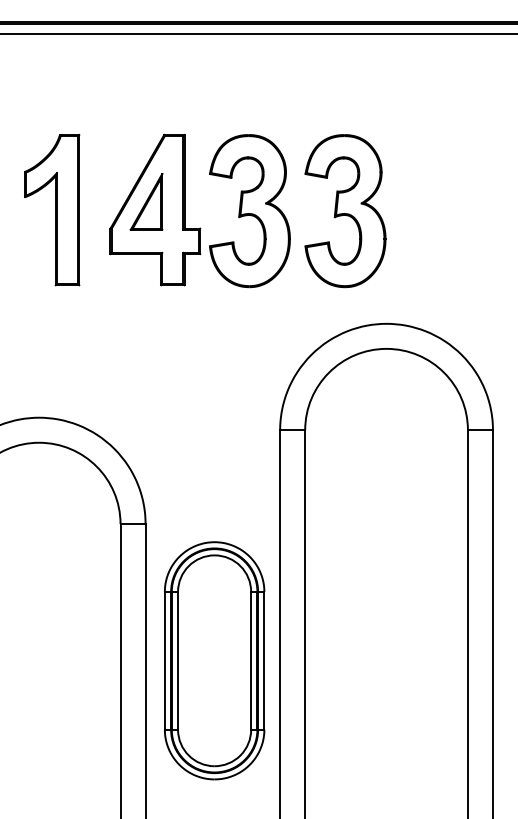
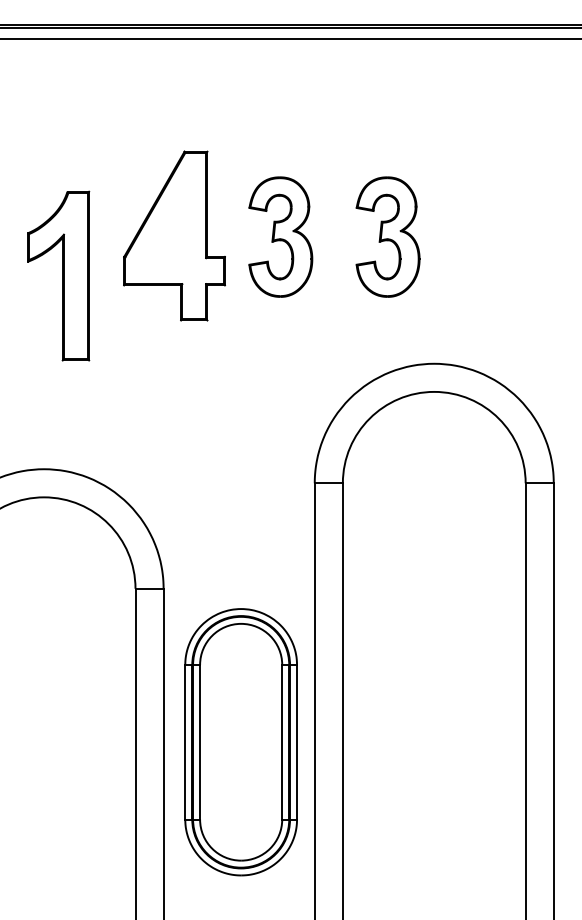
part: (146, 201) -> (164, 226), removed
part: (51, 209) -> (58, 275), moved
part: (249, 210) -> (280, 236), size x0.7
part: (344, 210) -> (387, 236), size x0.7

